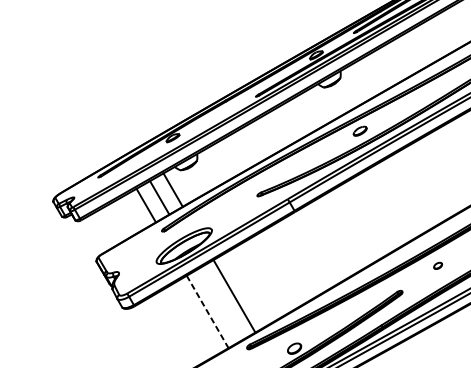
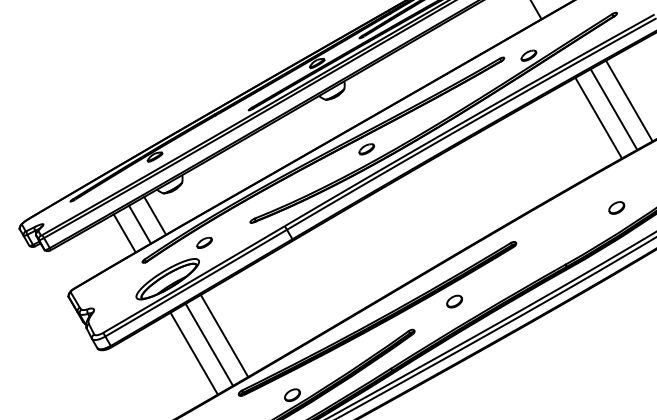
part: (216, 213) -> (204, 242), added
part: (437, 265) -> (454, 301), size x1.67
line: (220, 303) -> (208, 344), added
line: (207, 312) -> (194, 354), dashed -> solid

